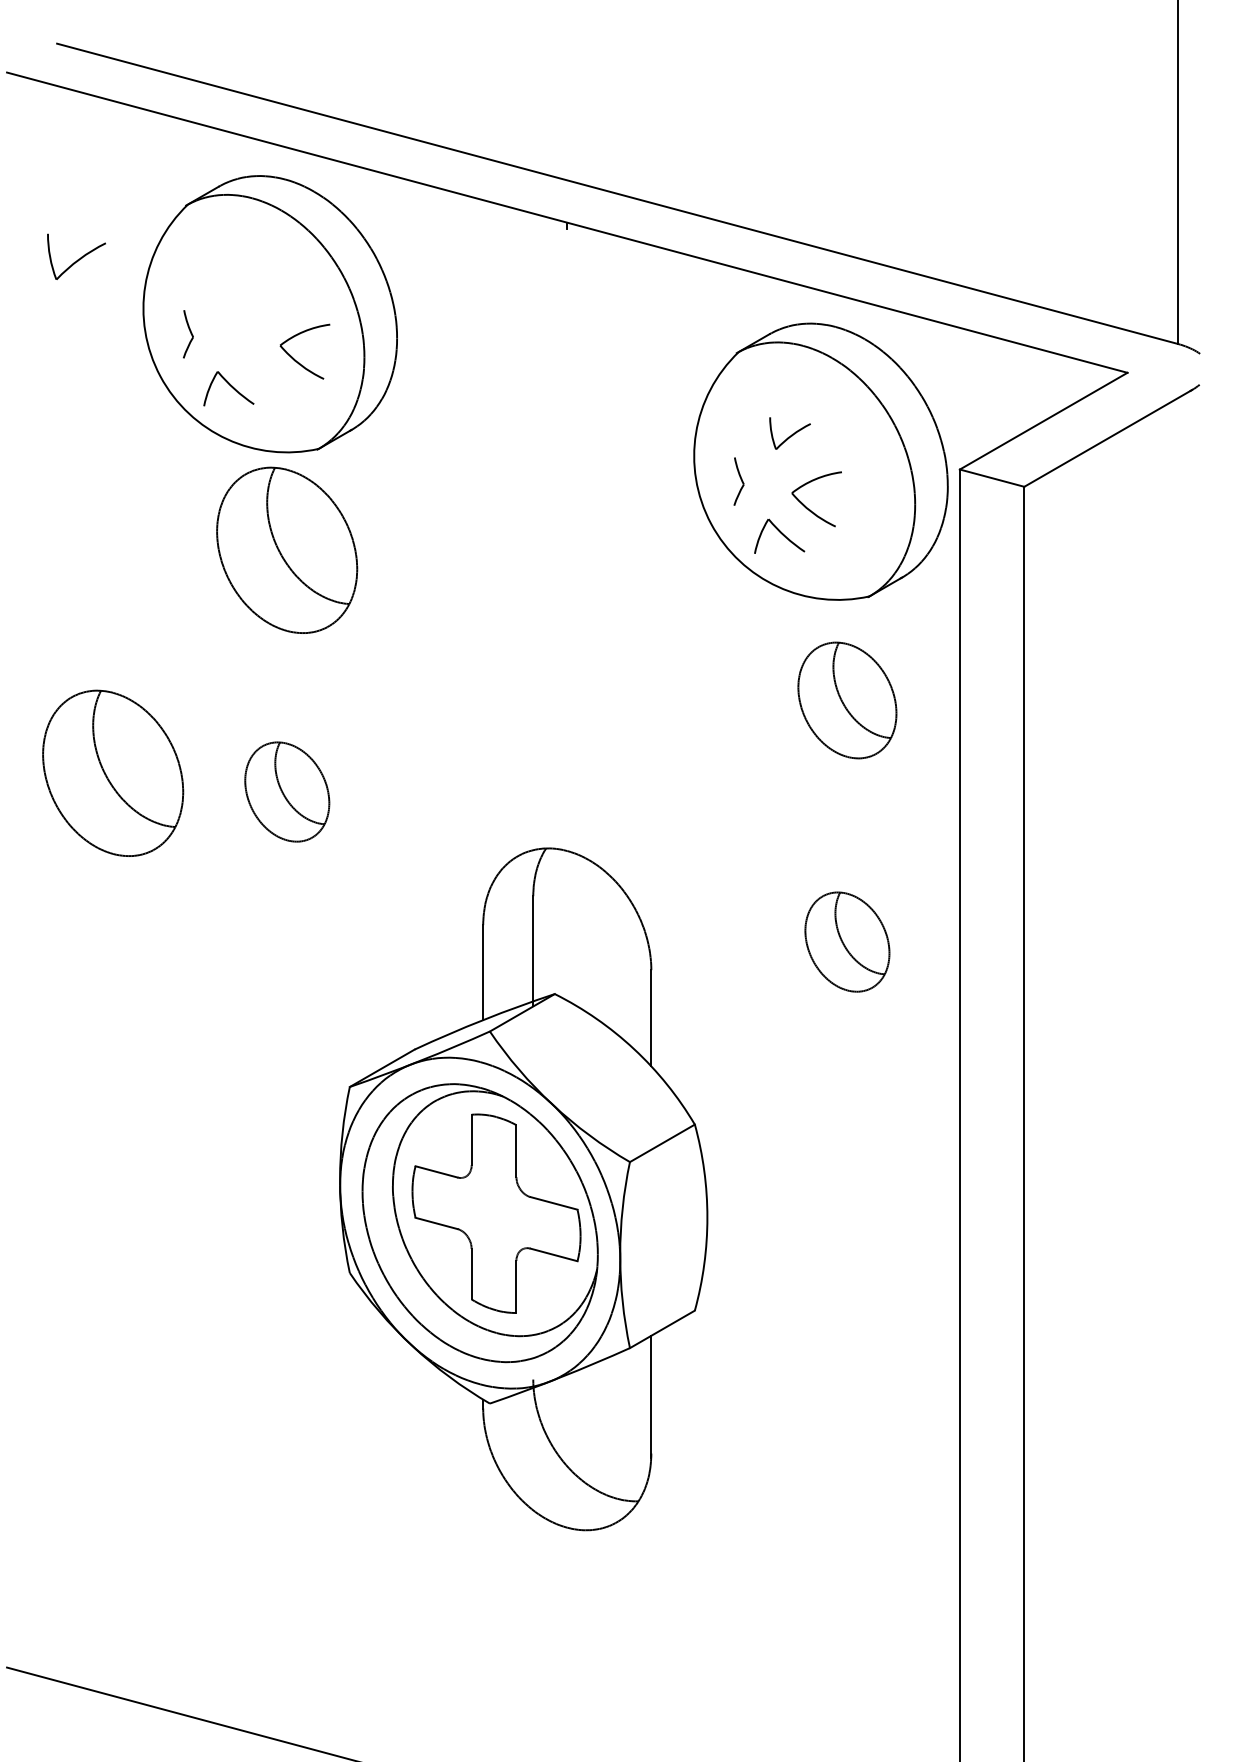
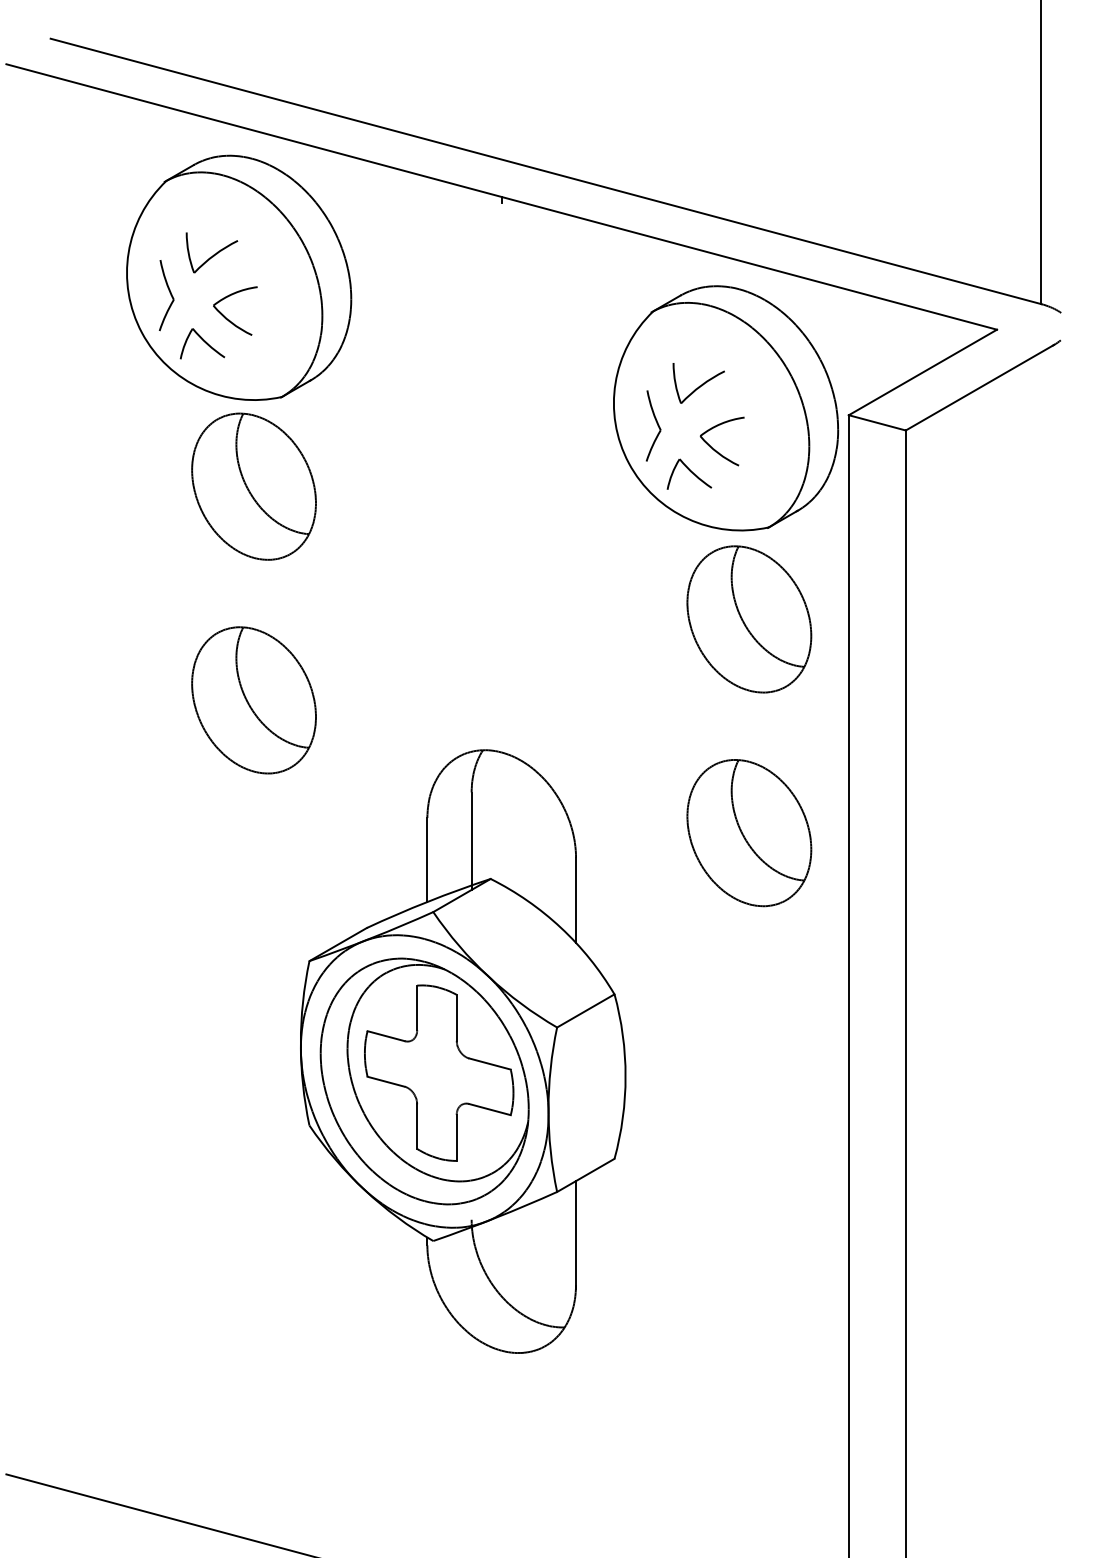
part: (76, 256) -> (211, 252), moved
part: (188, 334) -> (166, 295), size x1.67
part: (298, 361) -> (229, 319), moved
part: (789, 433) -> (698, 383), size x1.43
part: (738, 481) -> (653, 425), size x1.67
part: (847, 700) -> (749, 619), size x1.43
part: (113, 772) -> (100, 683), removed
part: (287, 791) -> (254, 699), size x1.67
part: (847, 941) -> (749, 832), size x1.67

